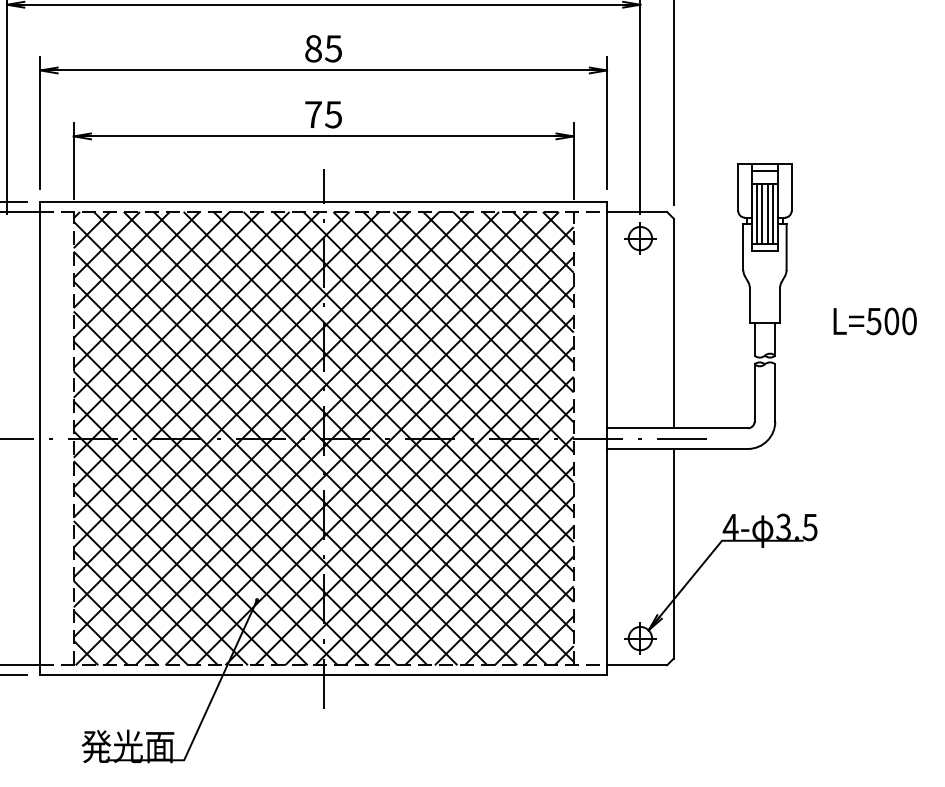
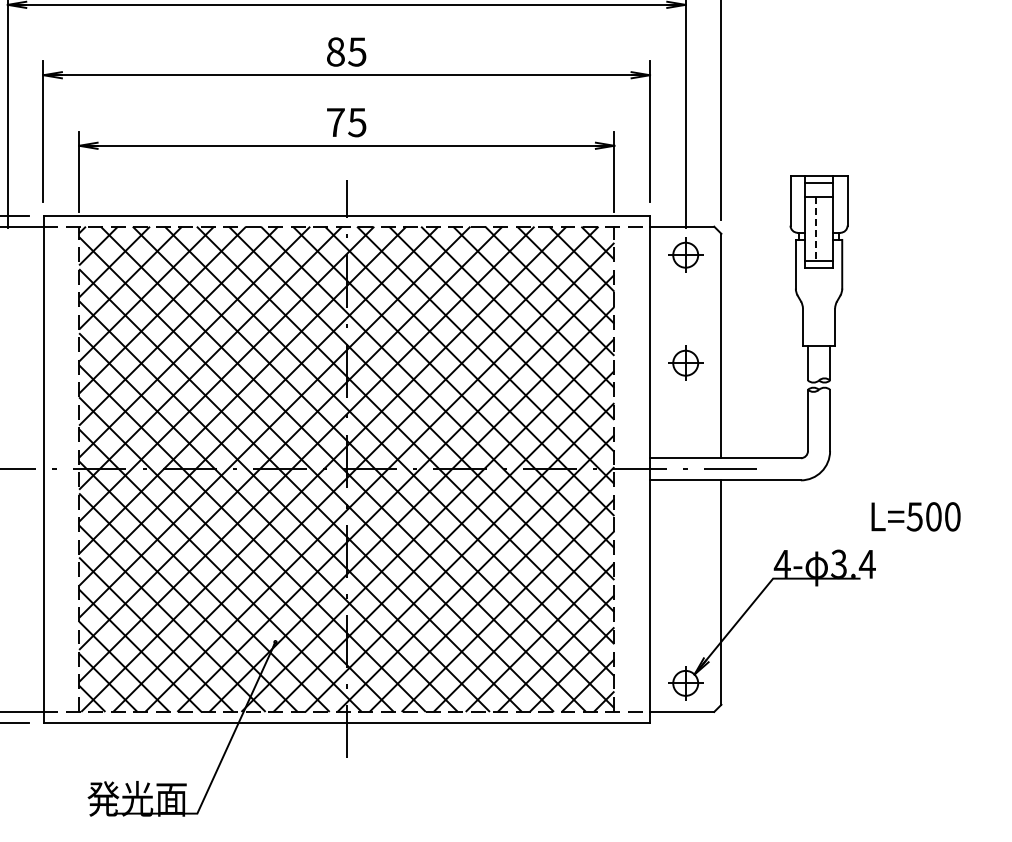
line: (756, 214) -> (810, 229), removed
line: (762, 214) -> (816, 229), solid -> dashed
line: (767, 214) -> (821, 229), removed
line: (772, 214) -> (827, 229), removed
text: (874, 321) -> (915, 516), moved
part: (640, 338) -> (685, 362), added
text: (809, 527) -> (866, 564), 3.5 -> 3.4

